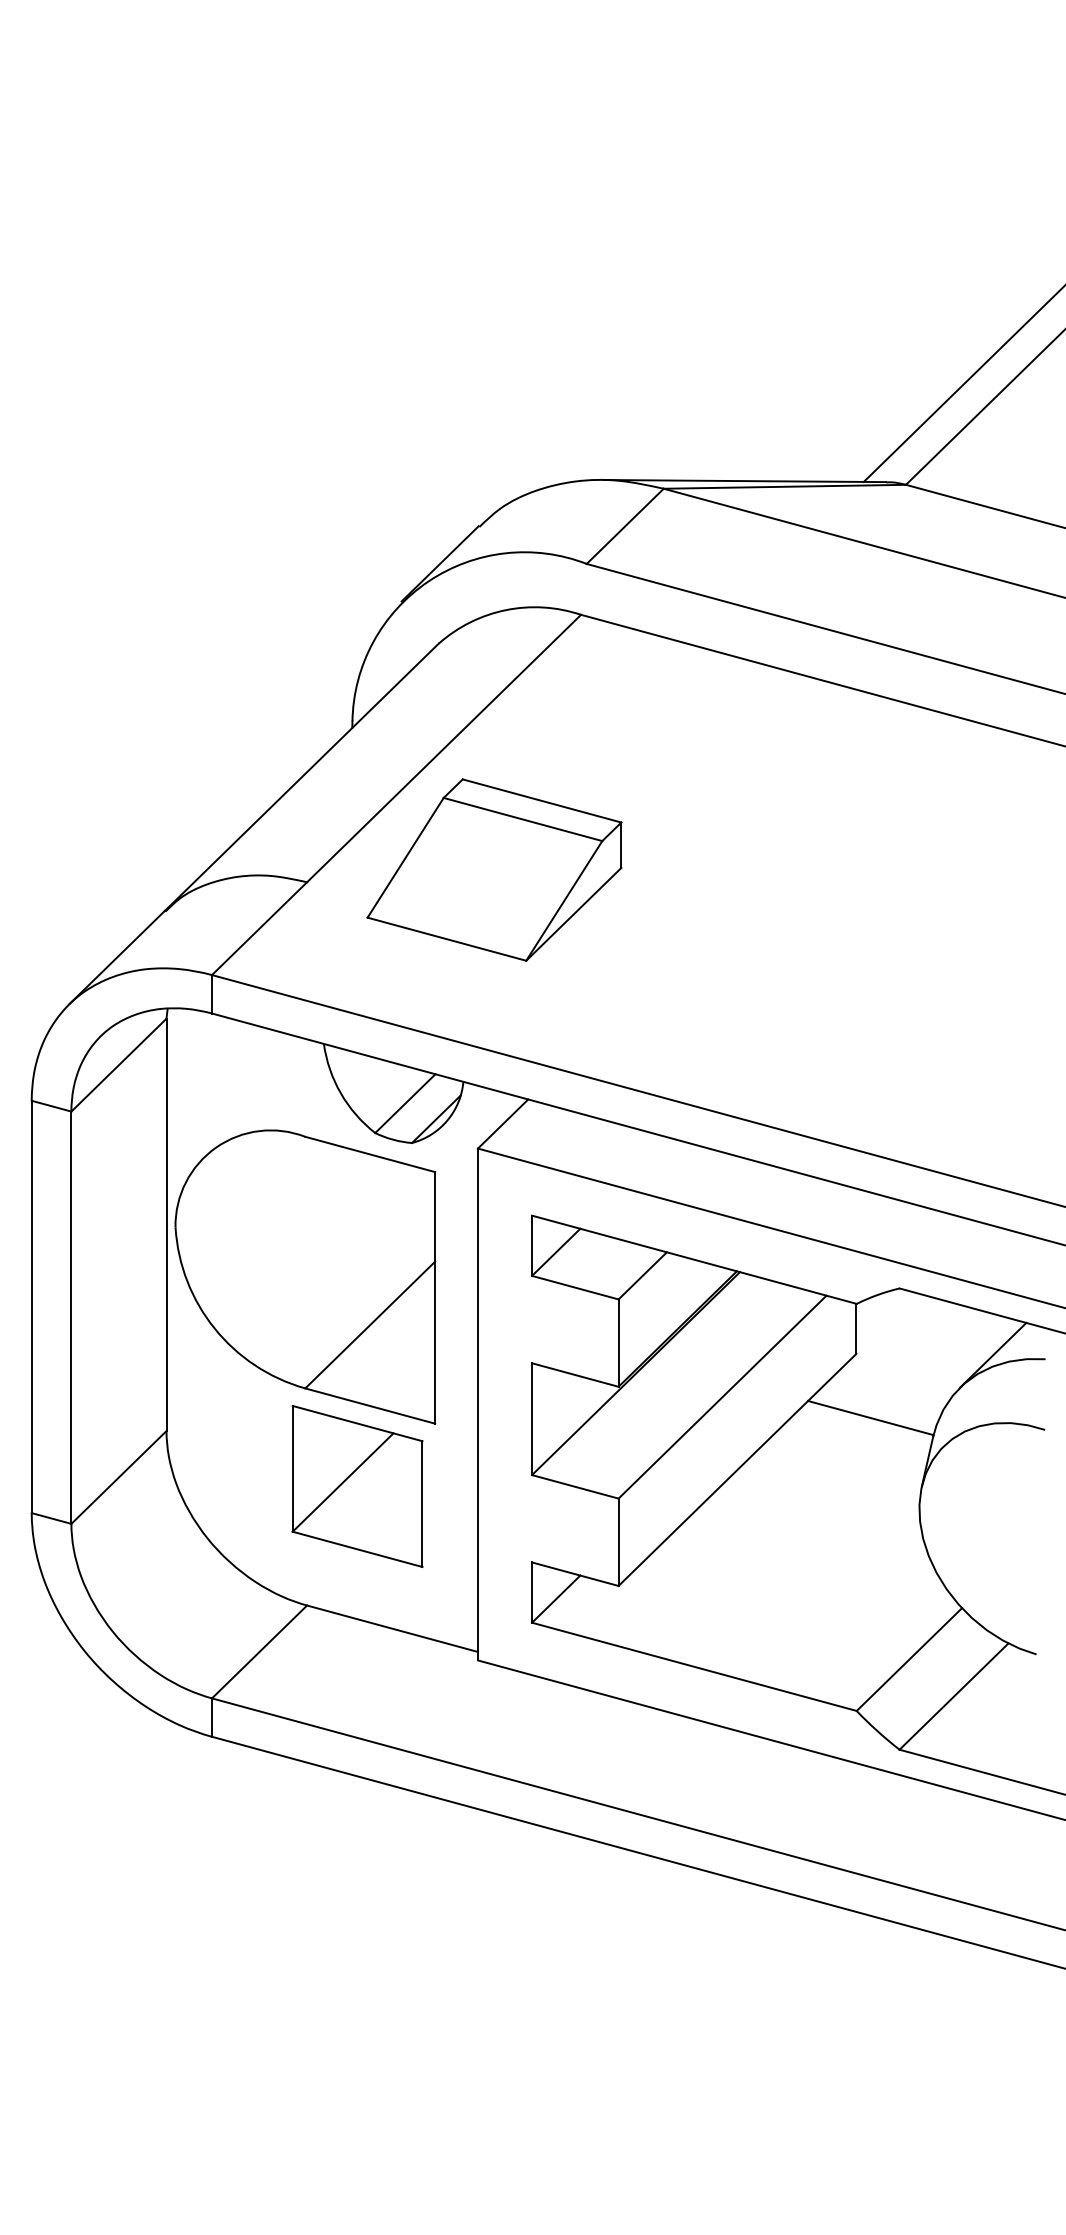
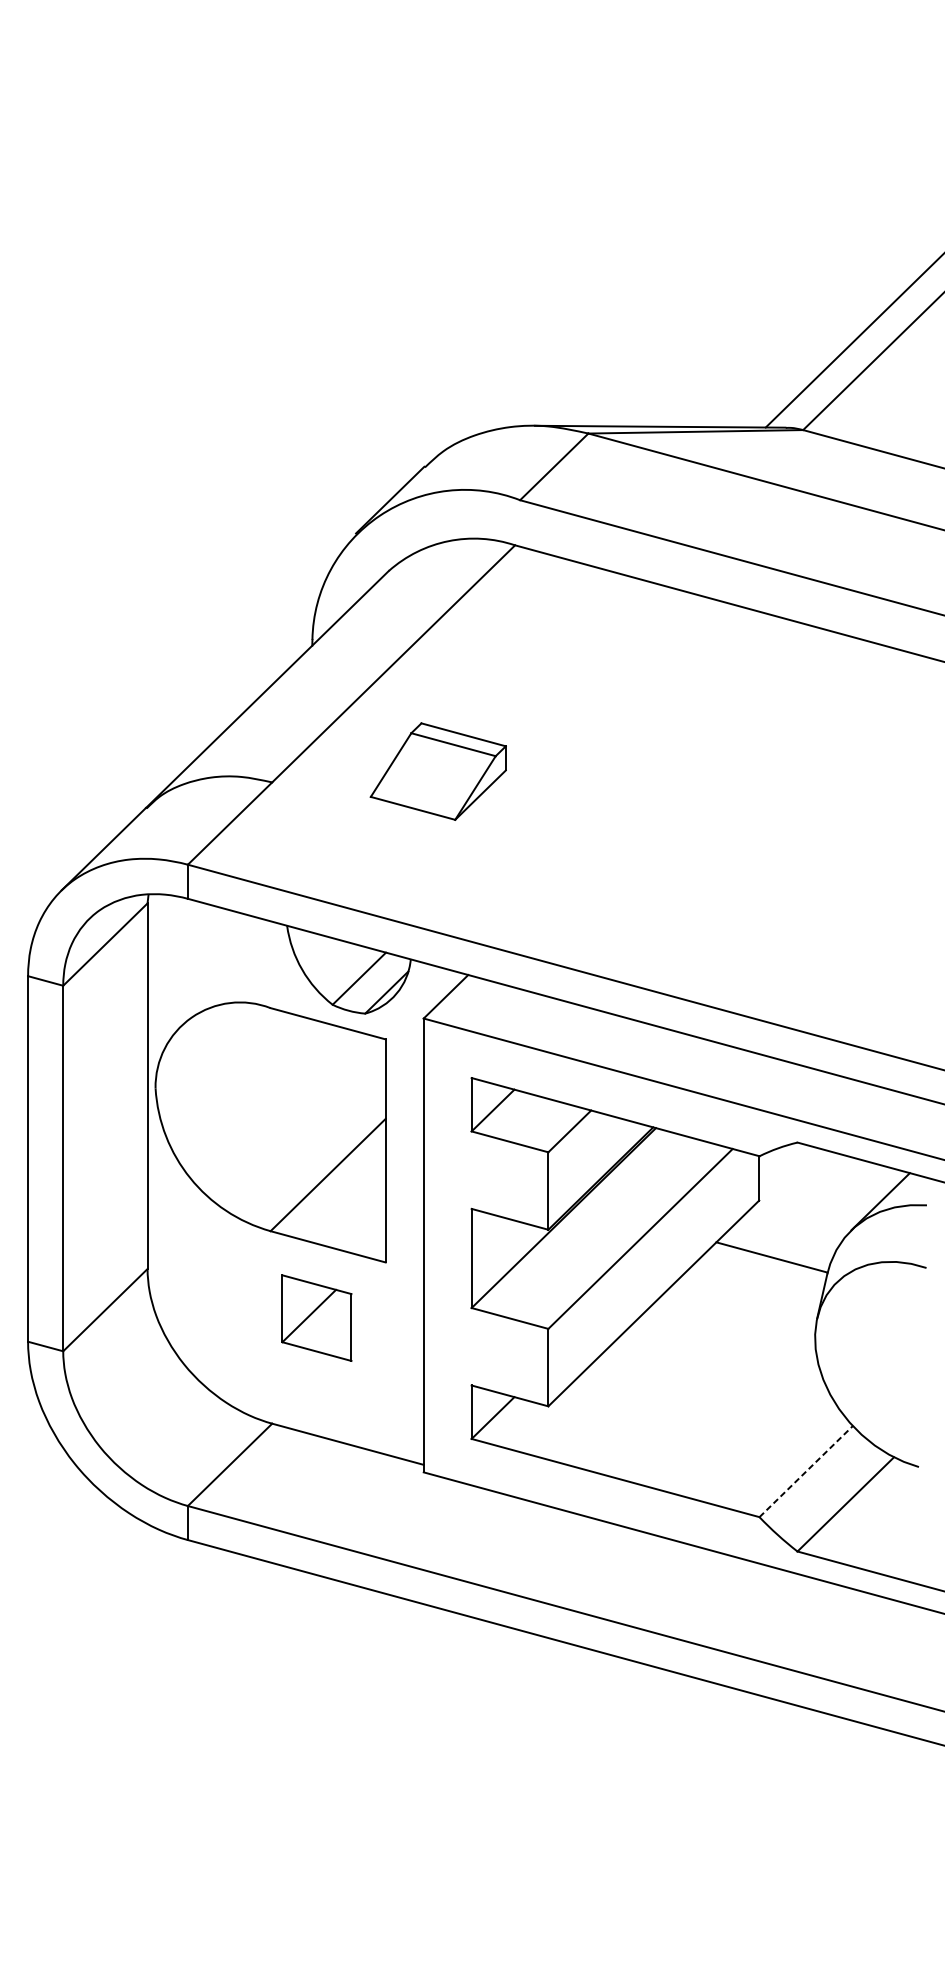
part: (494, 869) -> (438, 771), size x0.6
part: (357, 1486) -> (316, 1318), size x0.6
line: (909, 1659) -> (806, 1471), solid -> dashed

